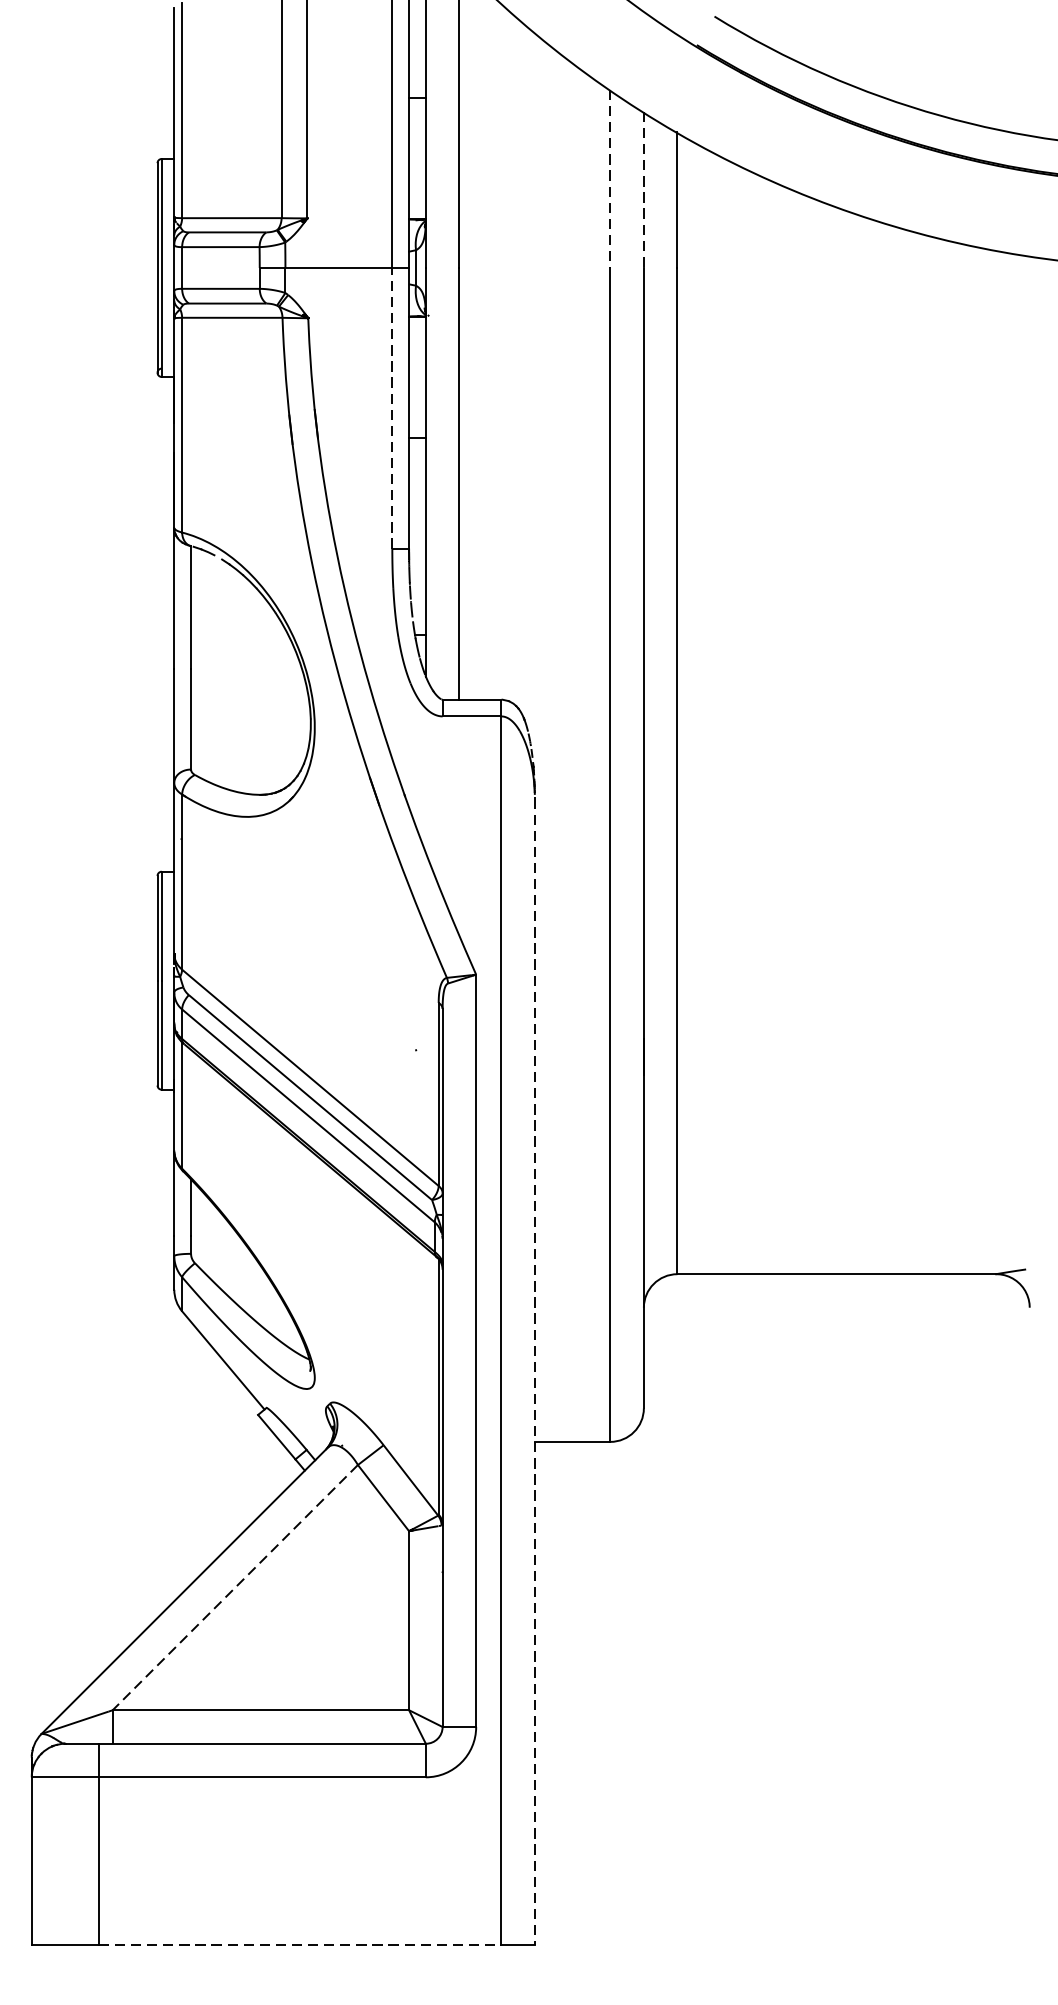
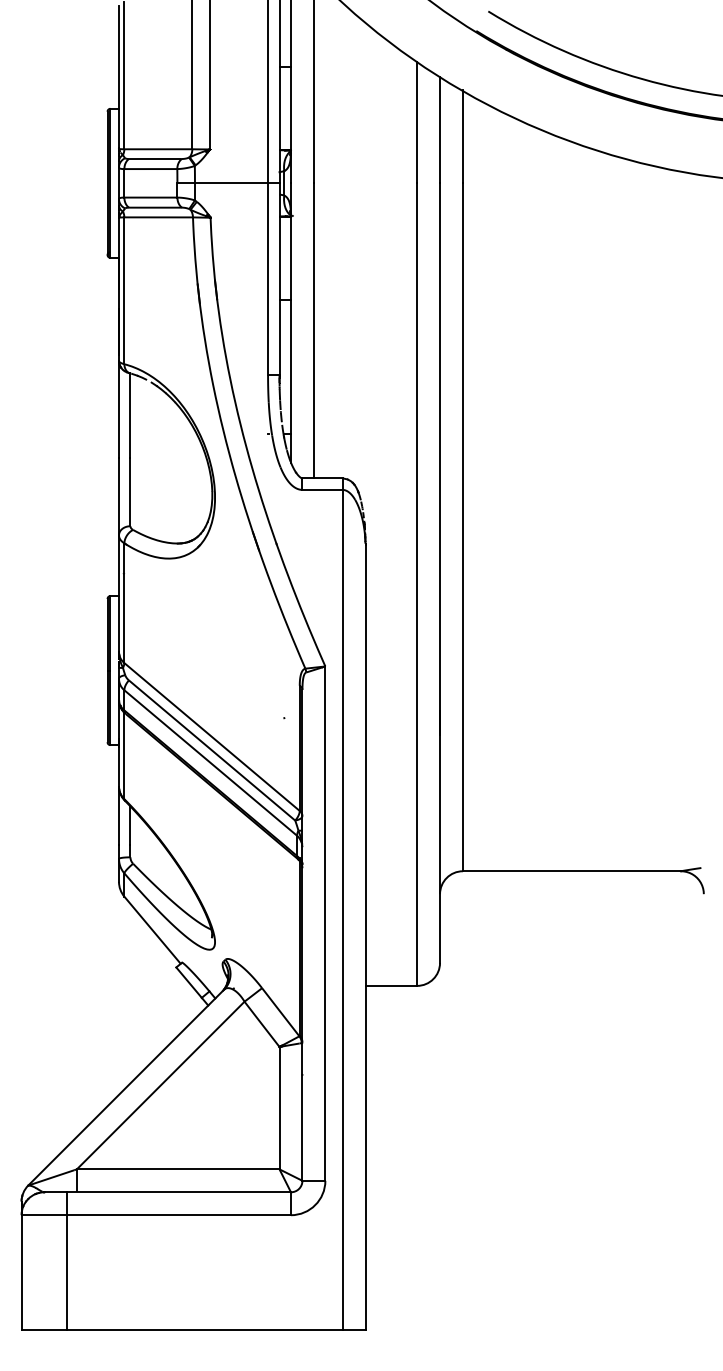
line: (610, 178) -> (417, 122), dashed -> solid
line: (644, 190) -> (440, 130), dashed -> solid
line: (392, 408) -> (268, 279), dashed -> solid
line: (534, 1371) -> (365, 937), dashed -> solid
line: (234, 1587) -> (160, 1085), dashed -> solid
line: (300, 1944) -> (205, 1329), dashed -> solid

